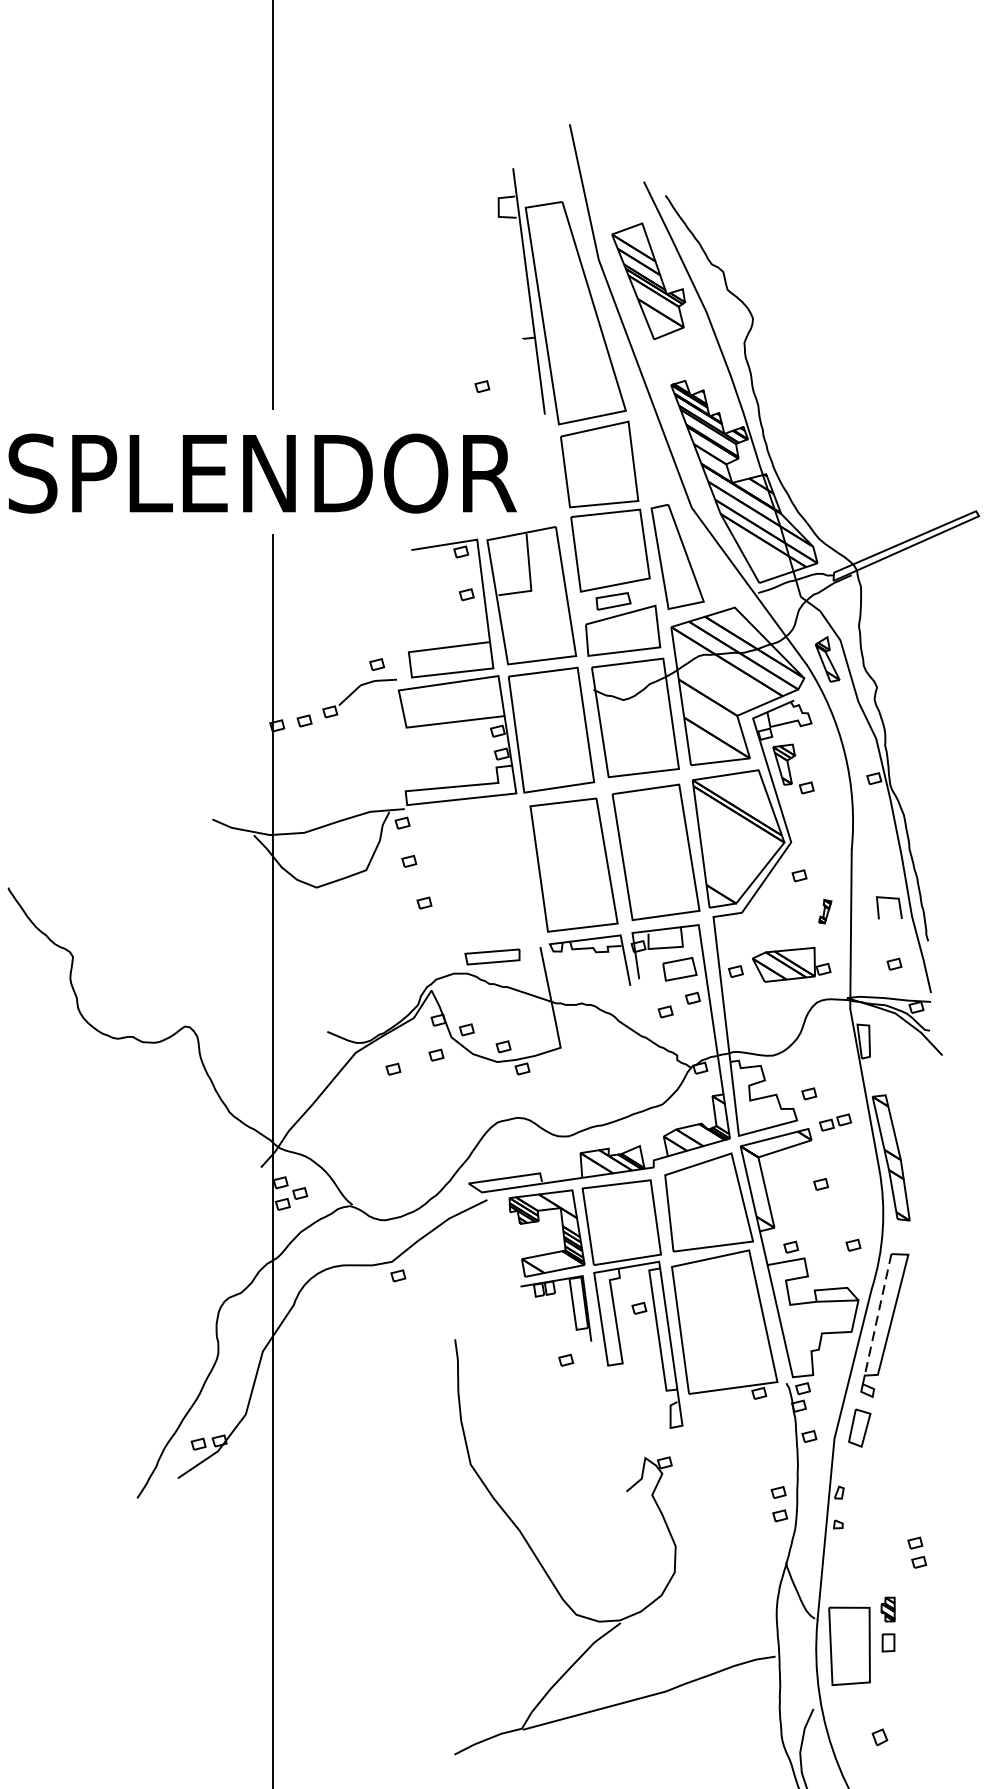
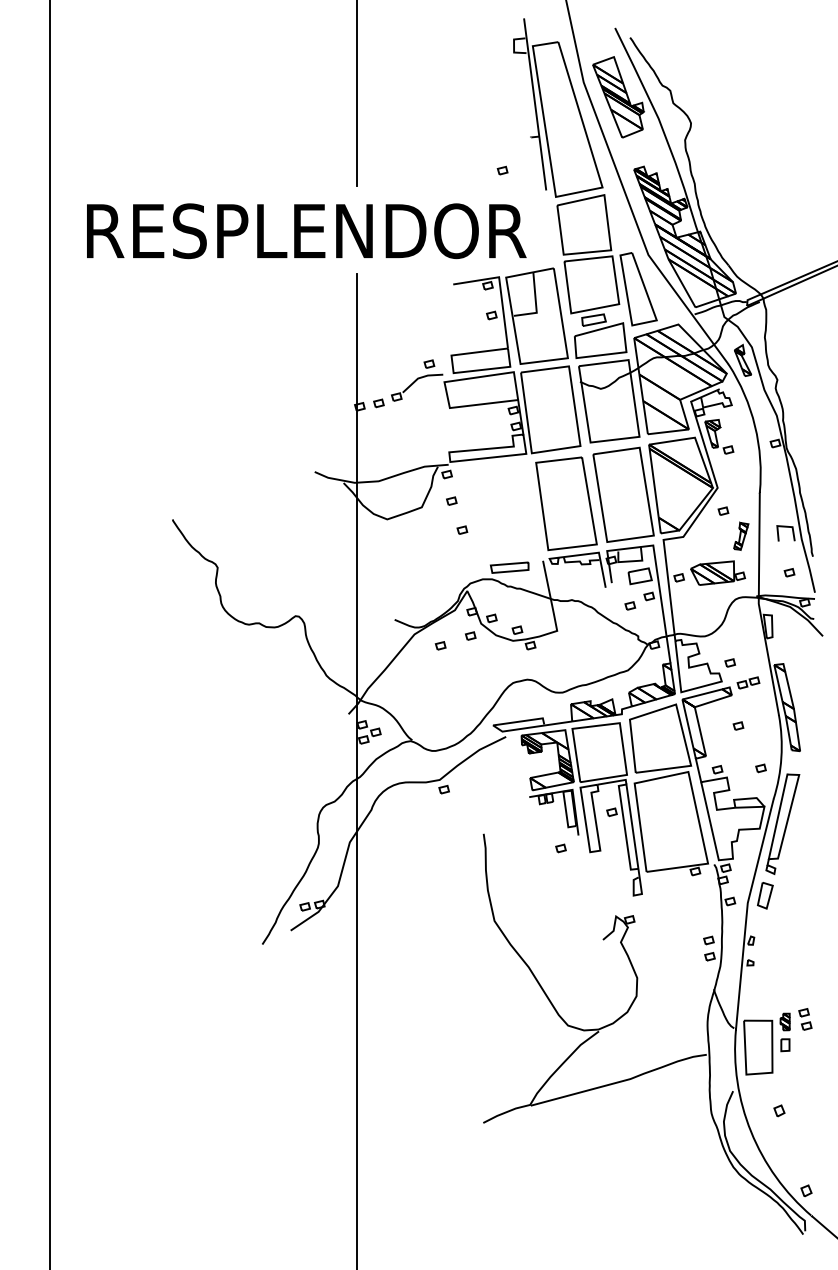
part: (825, 910) -> (741, 535), size x1.67
line: (878, 1315) -> (778, 817), dashed -> solid
part: (917, 1552) -> (805, 1019), moved

